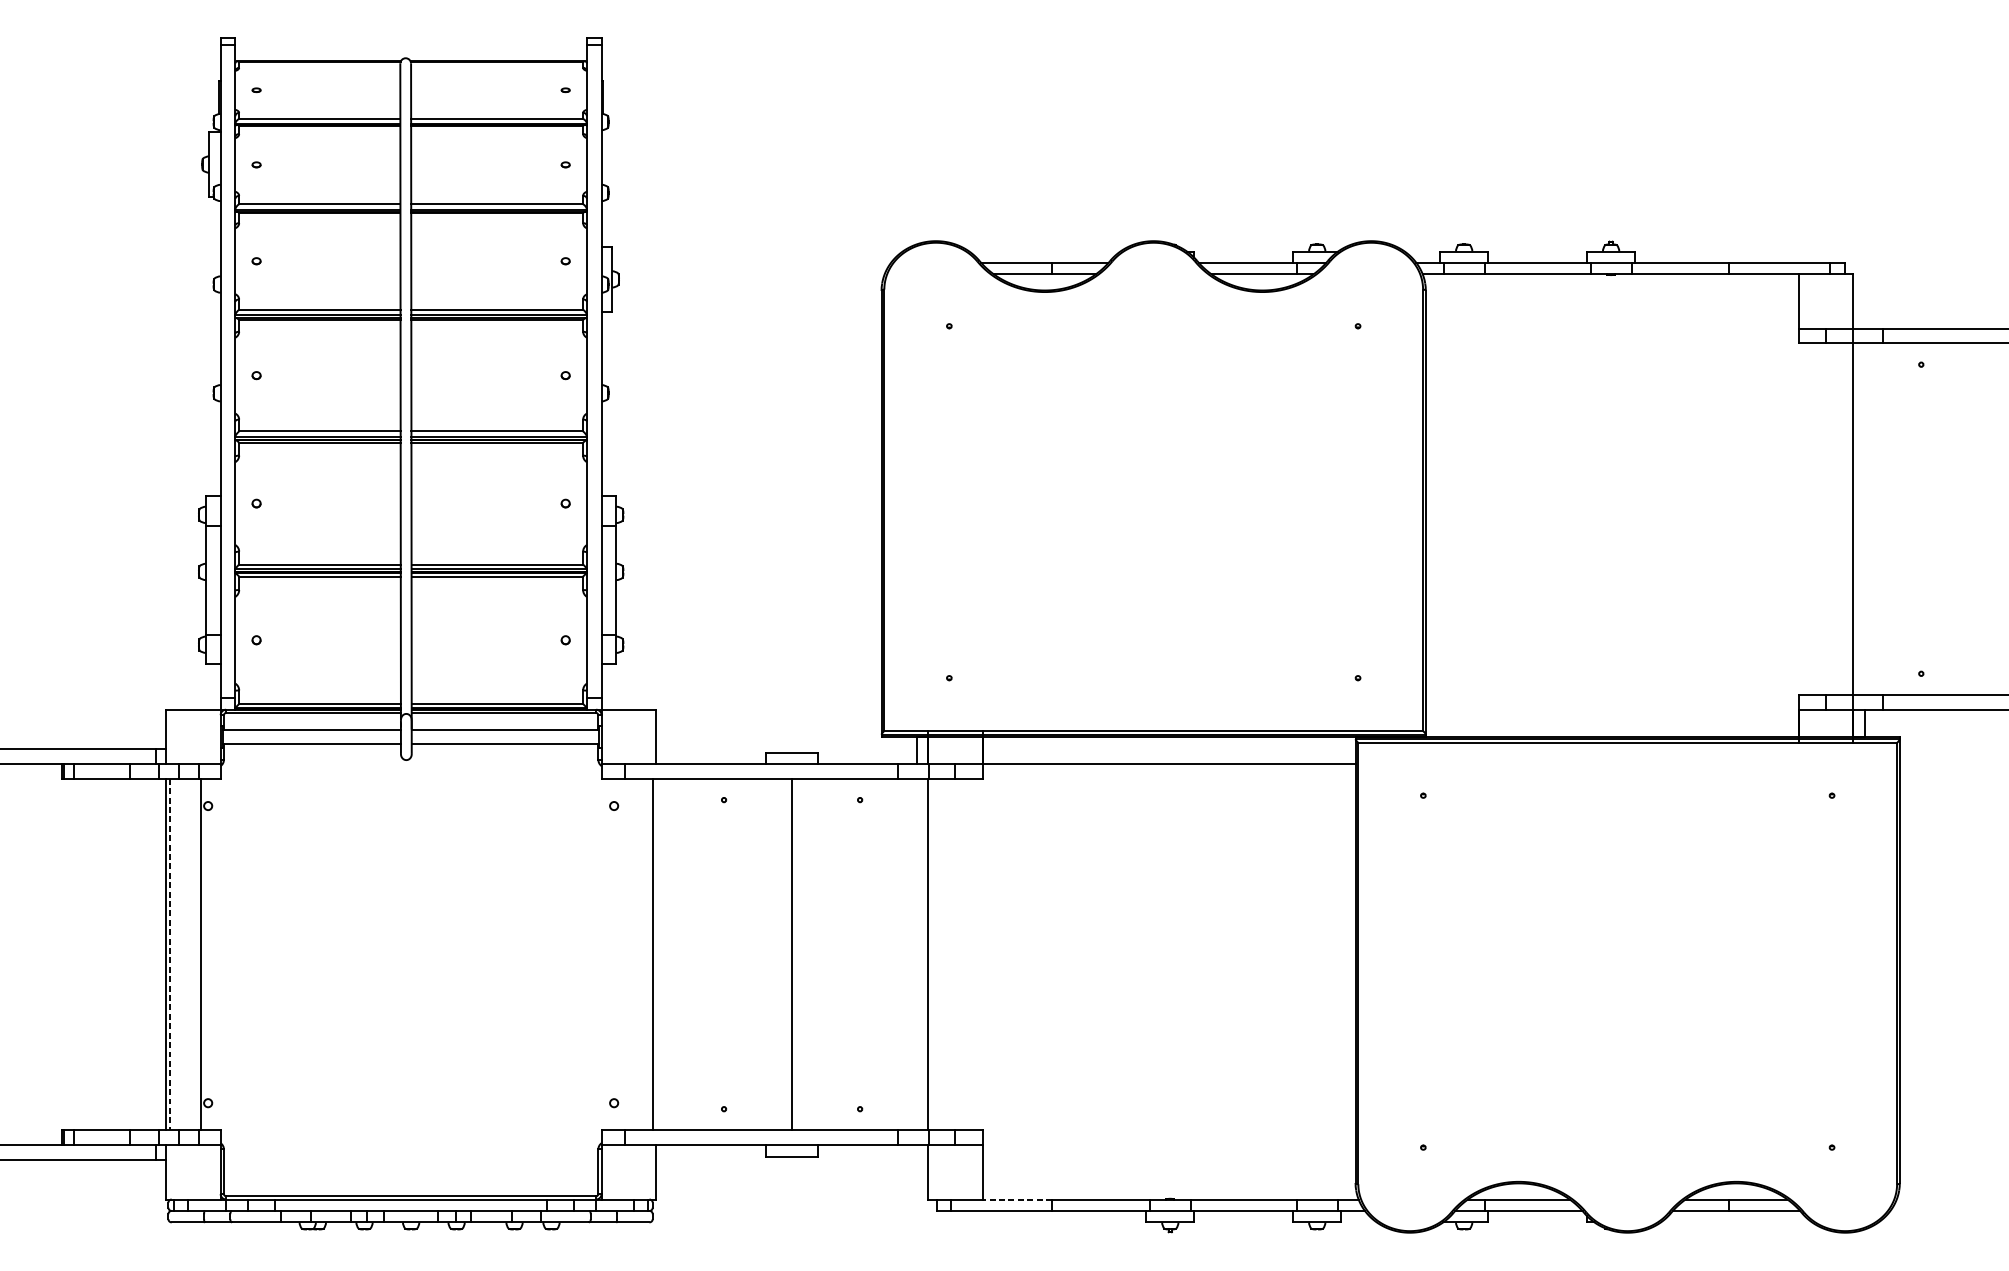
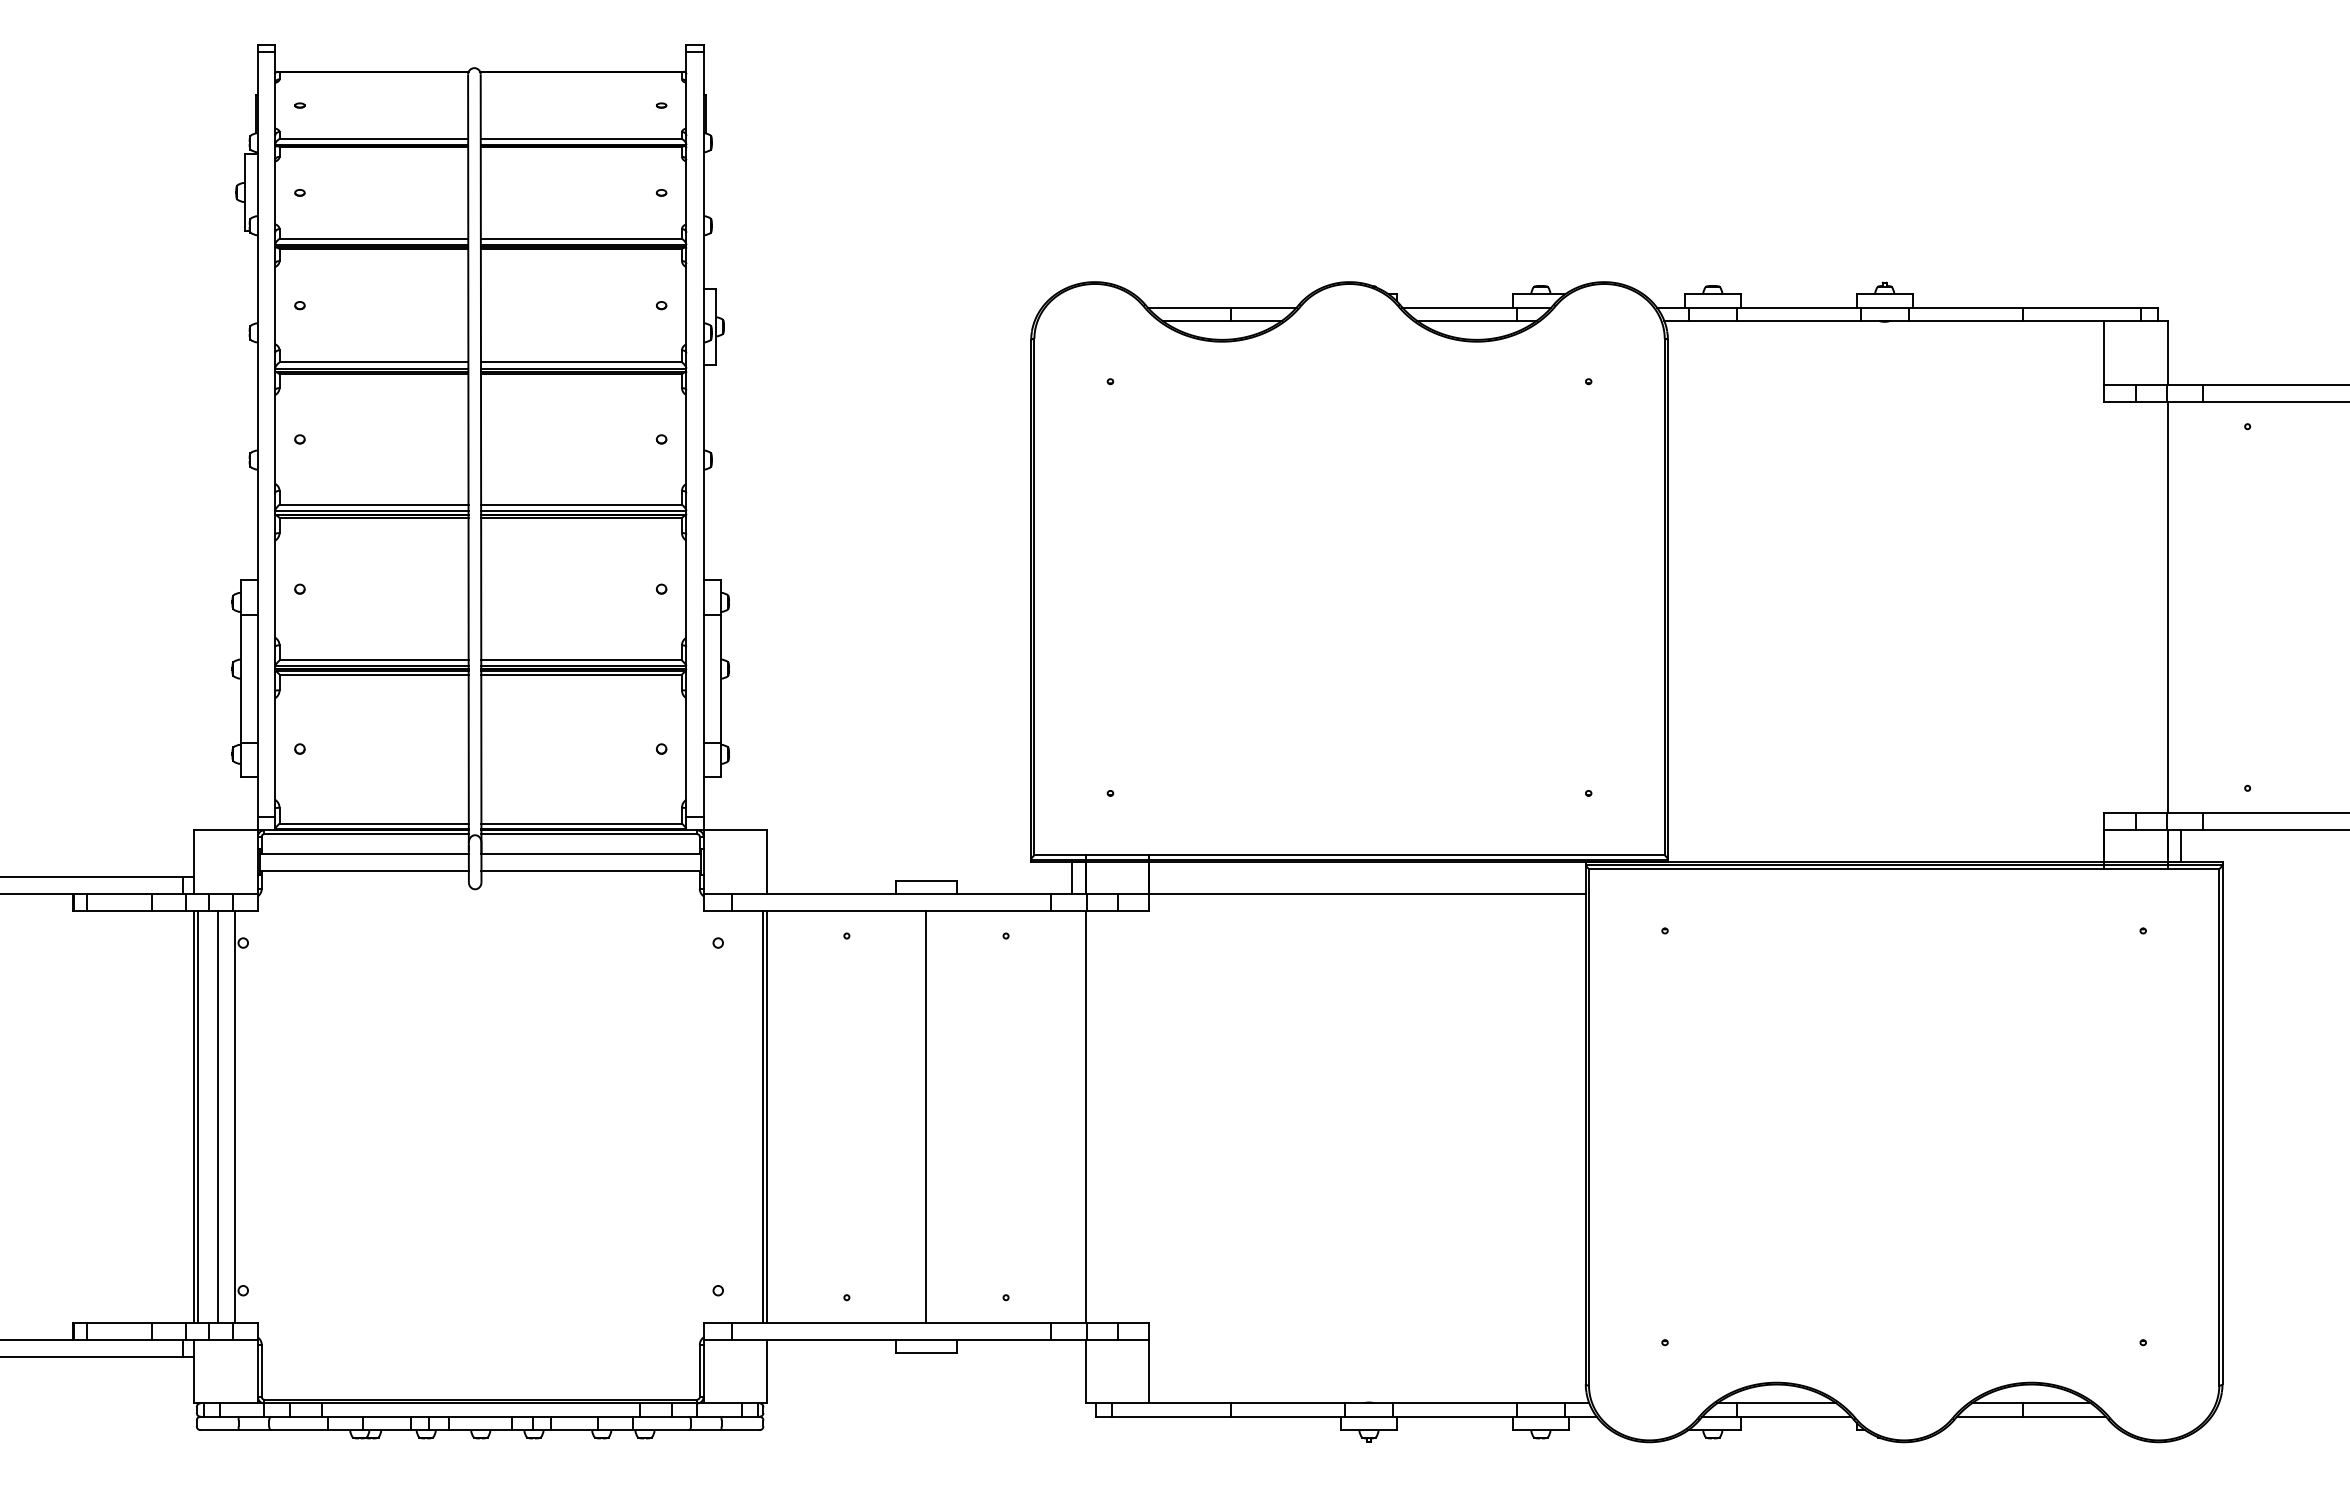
line: (169, 954) -> (198, 1116), dashed -> solid
line: (186, 954) -> (217, 1116), added
line: (656, 954) -> (767, 1116), added
line: (1016, 1199) -> (1189, 1403), dashed -> solid

